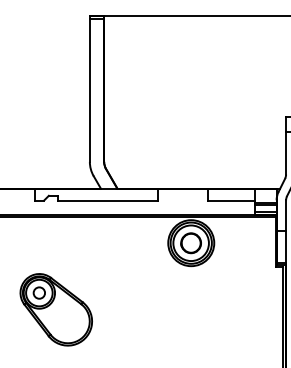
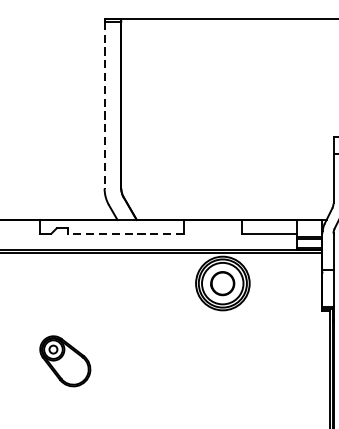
line: (89, 90) -> (104, 105), solid -> dashed
line: (108, 200) -> (126, 233), solid -> dashed
part: (55, 309) -> (64, 360), size x0.6

